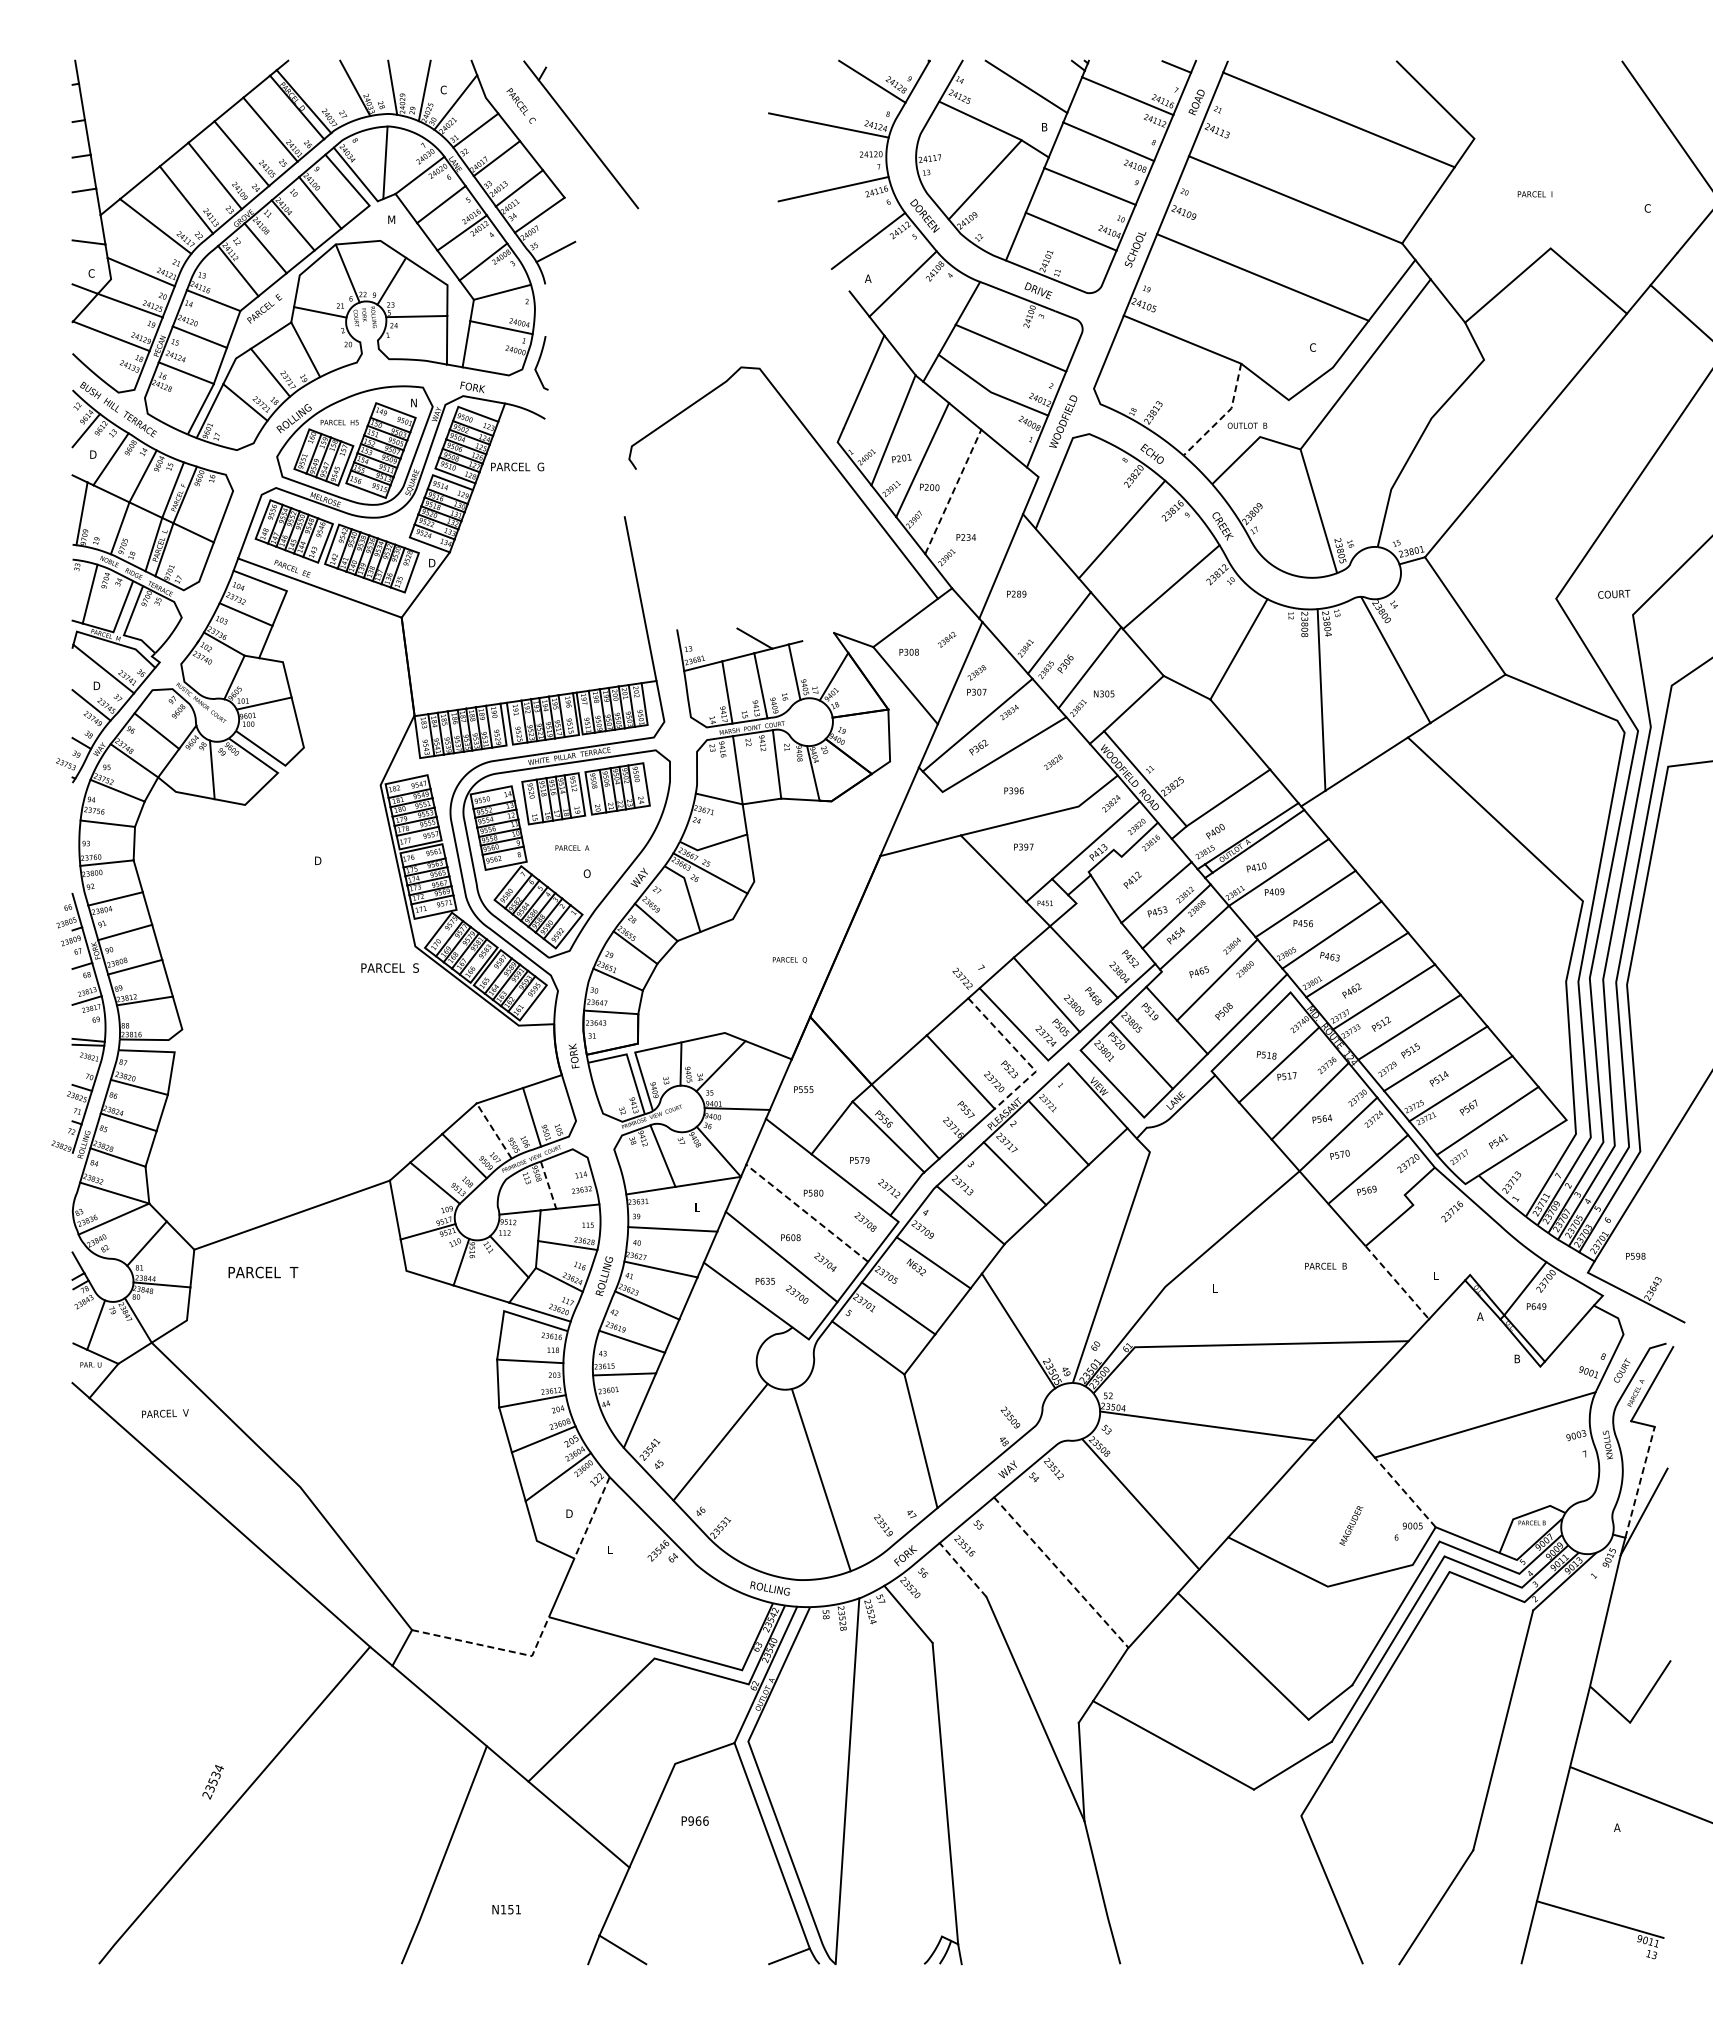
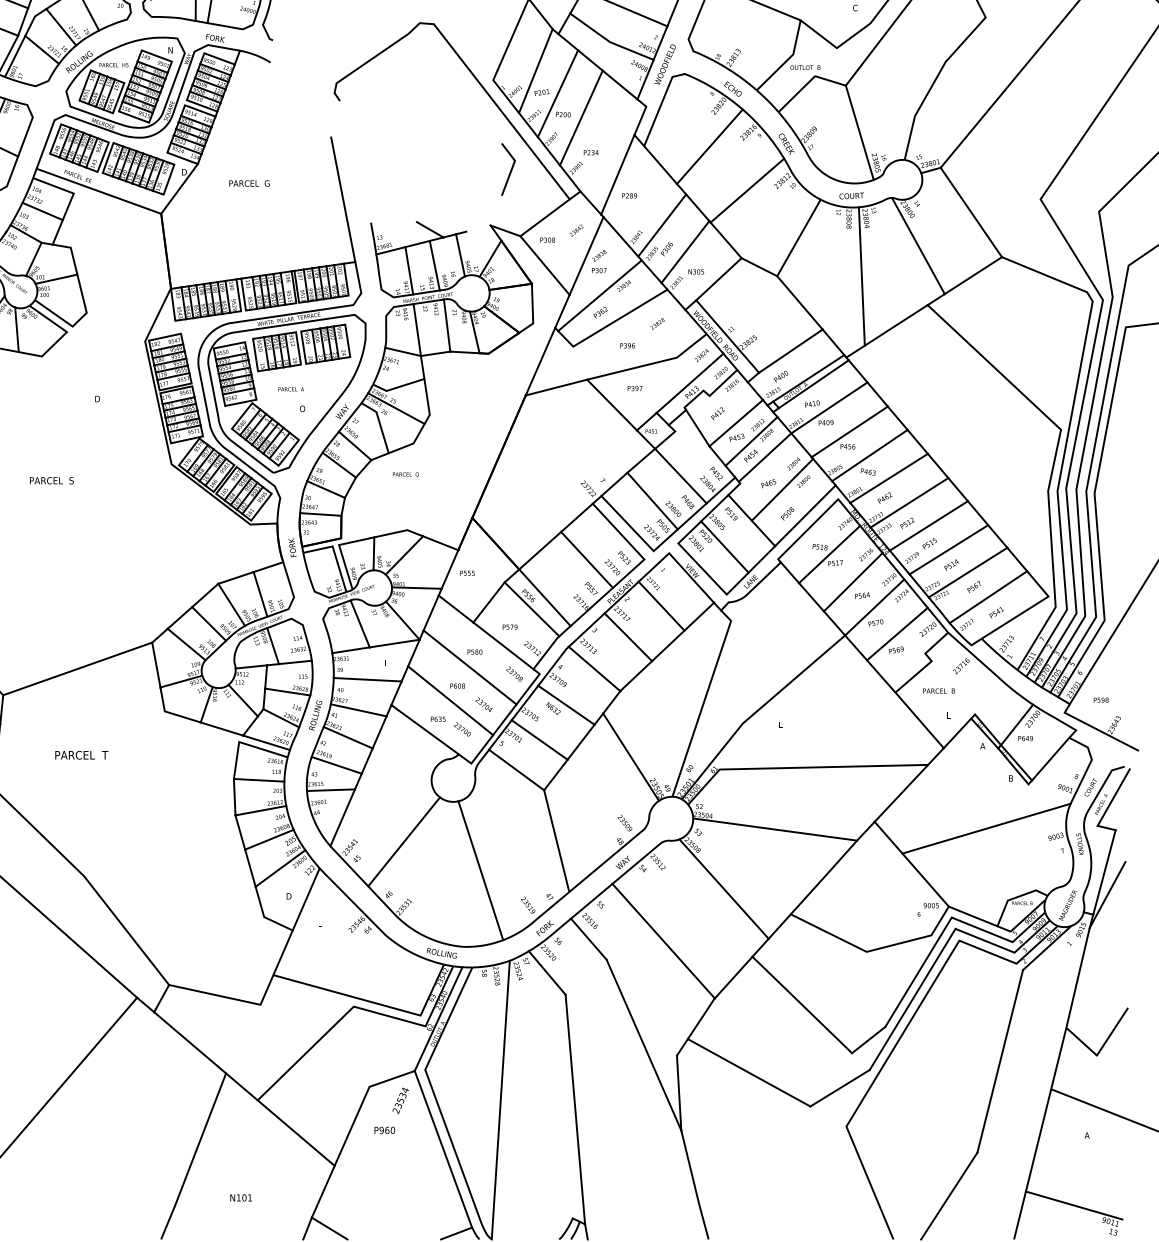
line: (1223, 416) -> (787, 60), dashed -> solid
text: (517, 466) -> (249, 183), moved
line: (953, 491) -> (581, 117), dashed -> solid
line: (860, 559) -> (510, 169), added
text: (1614, 593) -> (851, 195), moved
text: (789, 960) -> (405, 474), moved
text: (389, 967) -> (51, 480), moved
line: (1021, 1056) -> (633, 548), dashed -> solid
line: (494, 1131) -> (231, 605), dashed -> solid
line: (548, 1185) -> (273, 646), dashed -> solid
line: (807, 1213) -> (470, 667), dashed -> solid
text: (1325, 1265) -> (938, 690), moved
text: (263, 1272) -> (81, 755), moved
line: (1397, 1283) -> (919, 720), dashed -> solid
line: (1640, 1481) -> (1104, 871), dashed -> solid
line: (1404, 1492) -> (925, 880), dashed -> solid
line: (591, 1518) -> (305, 899), dashed -> solid
text: (1351, 1525) -> (1068, 905), moved
line: (963, 1570) -> (589, 939), dashed -> solid
line: (1061, 1572) -> (663, 941), dashed -> solid
line: (494, 1647) -> (231, 998), dashed -> solid
text: (212, 1782) -> (400, 1101), moved
text: (705, 1820) -> (392, 1130), P966 -> P960
text: (510, 1909) -> (244, 1197), N151 -> N101

